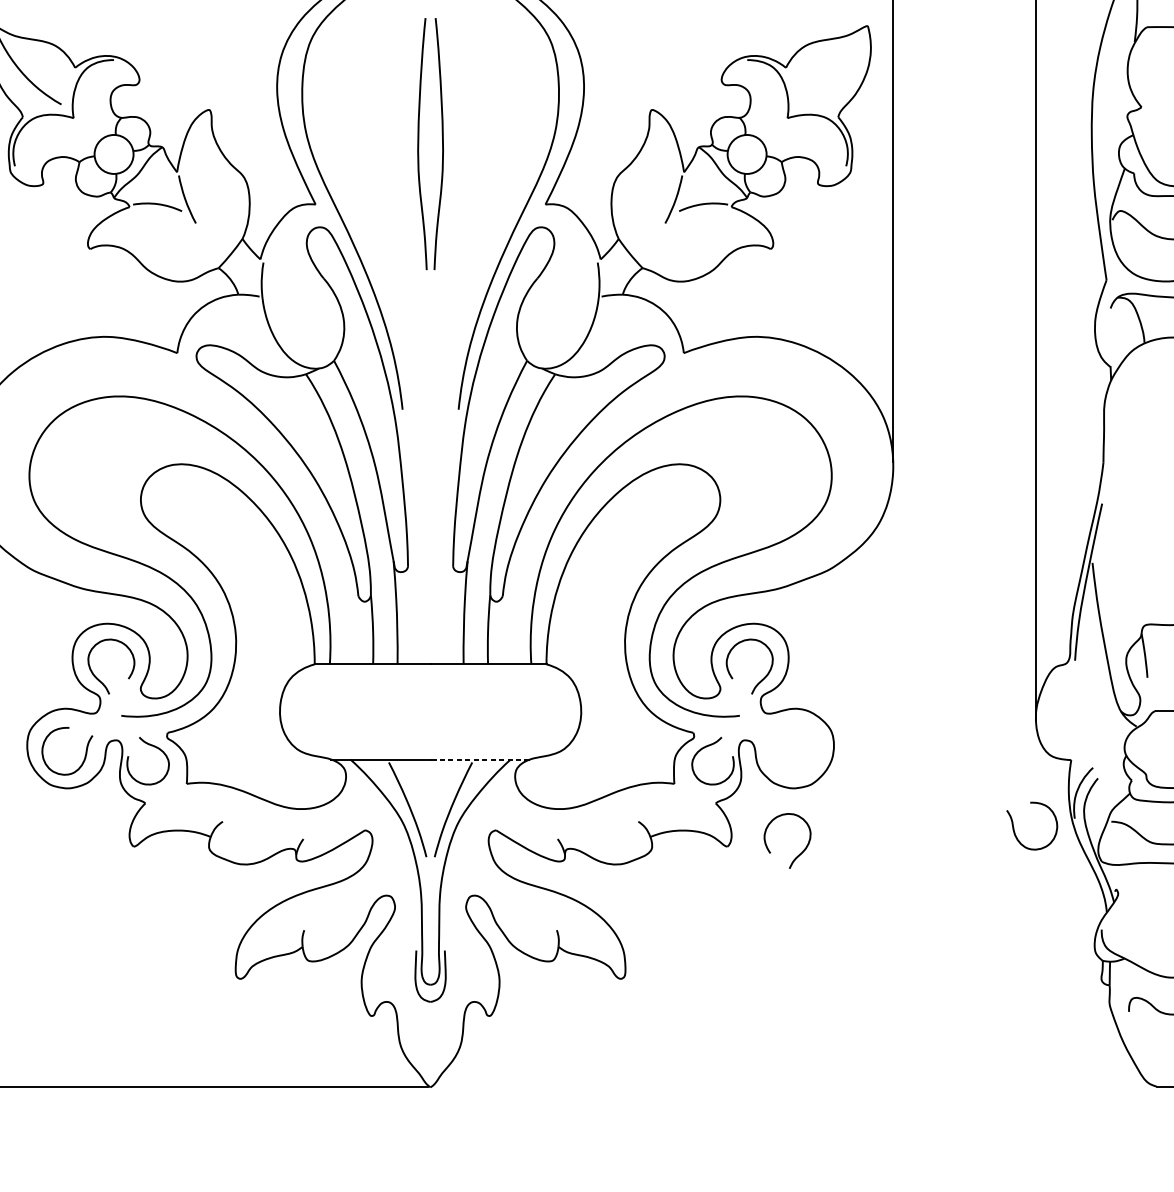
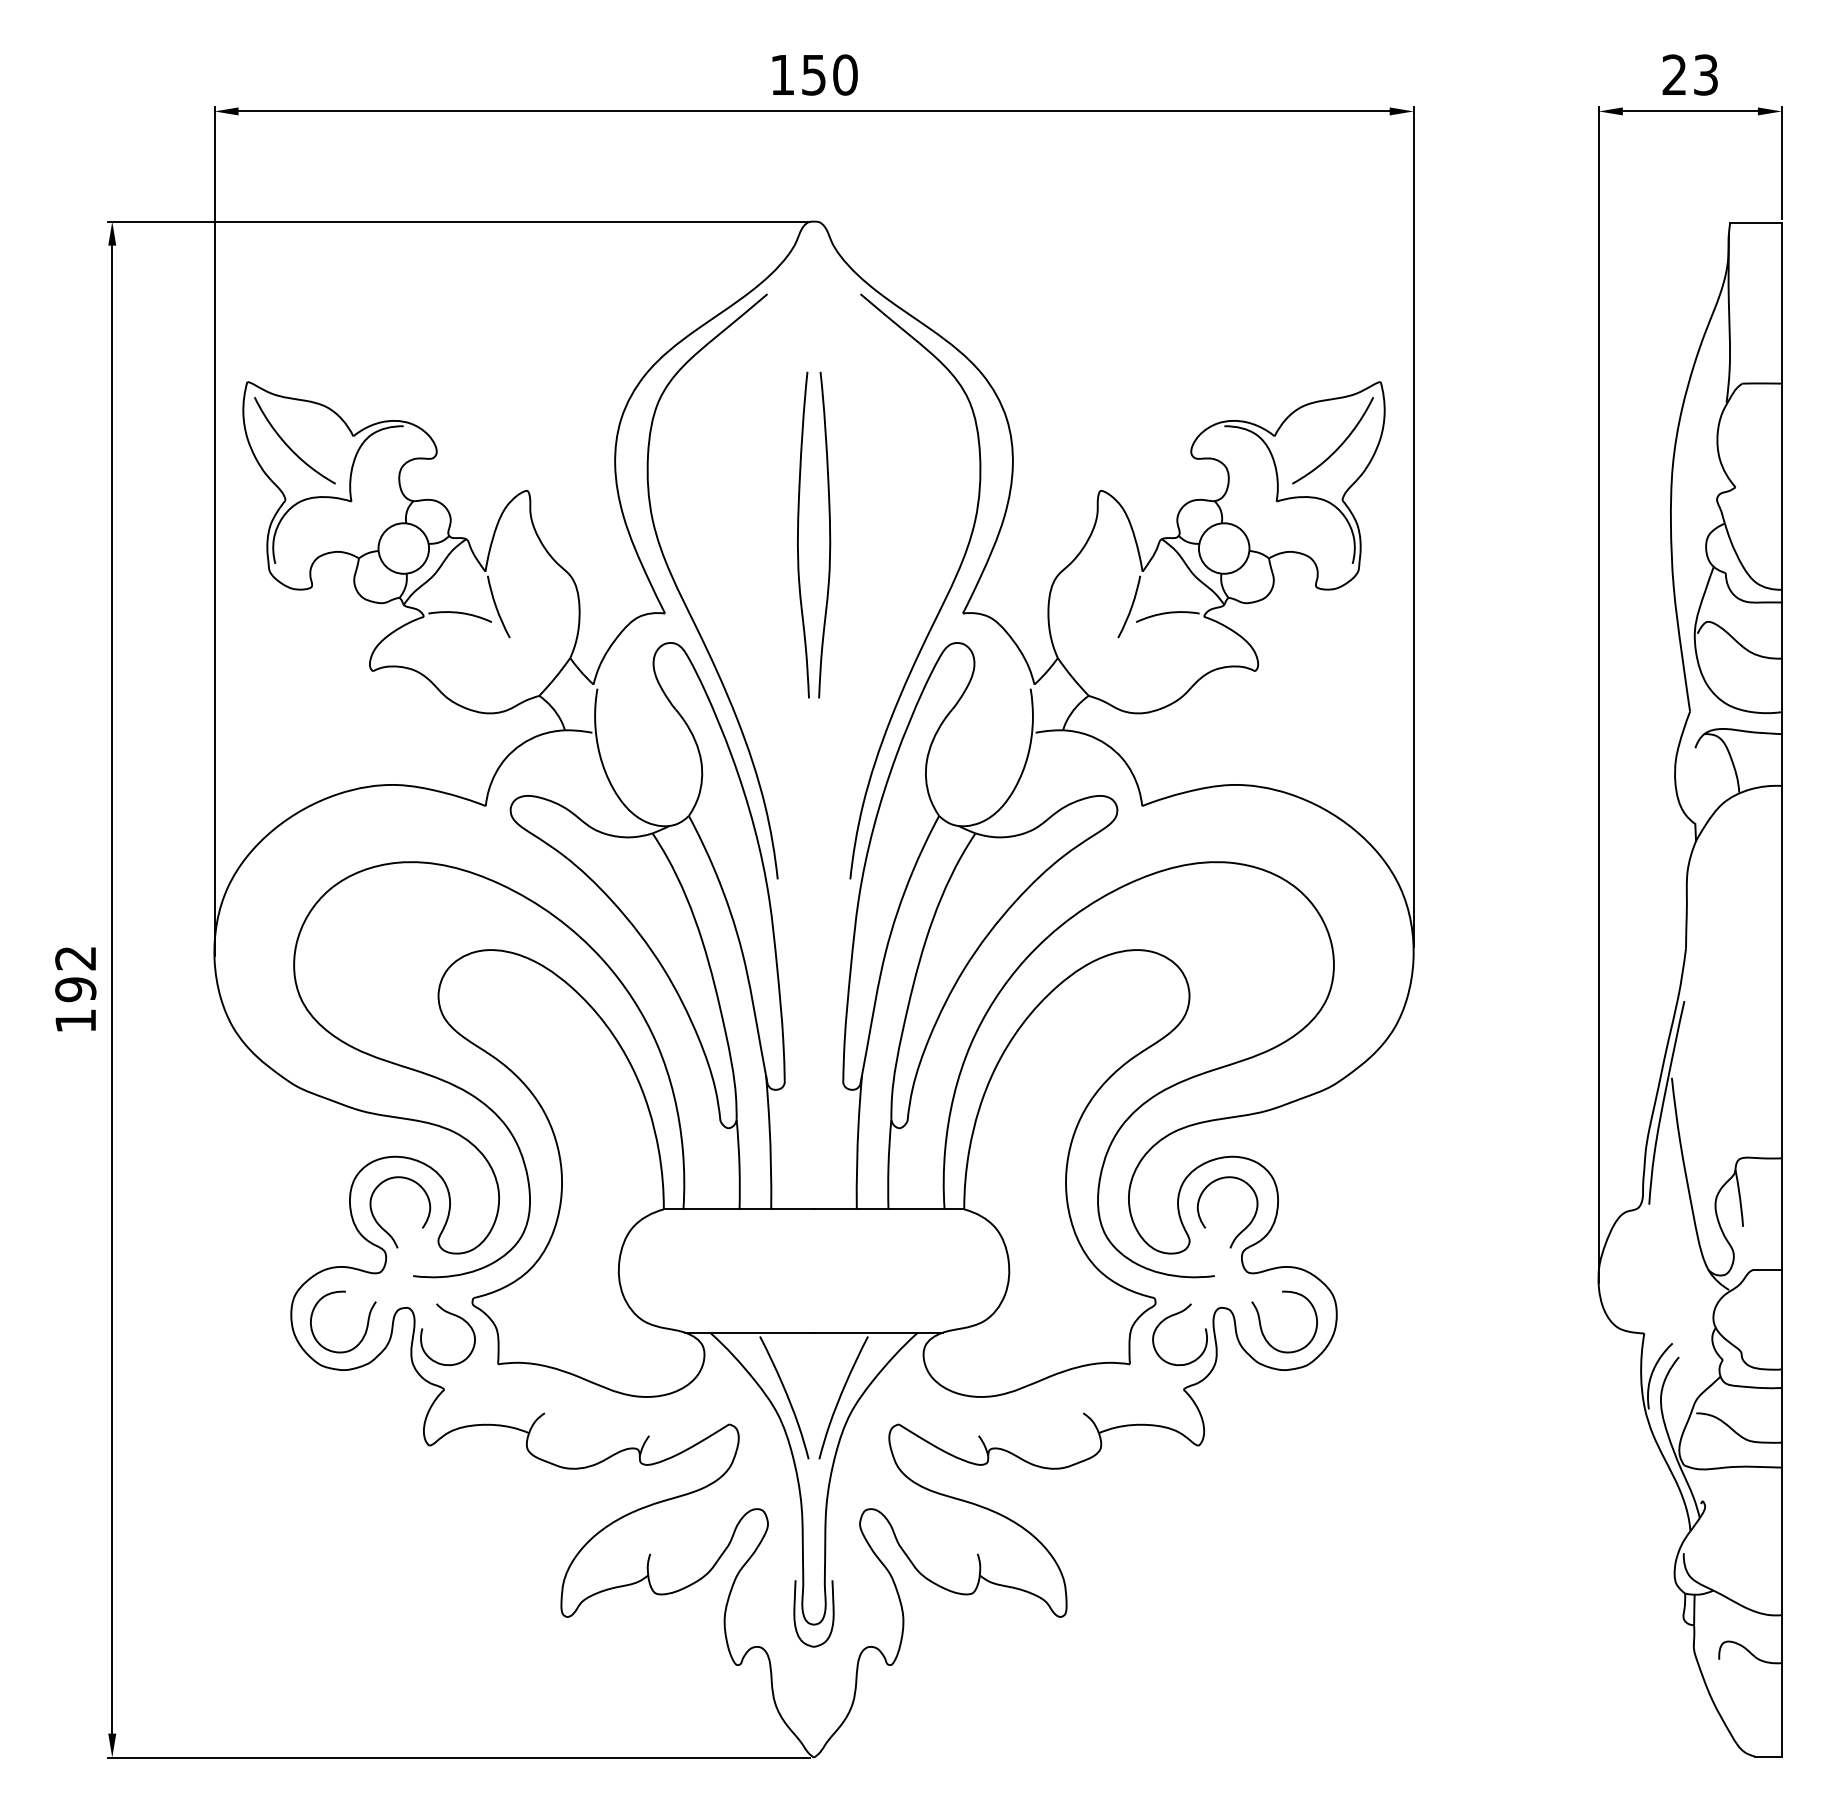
curve: (835, 75) -> (1338, 446), added
line: (479, 759) -> (877, 1332), dashed -> solid
curve: (1014, 828) -> (1261, 1324), moved
curve: (798, 855) -> (1290, 1456), removed

